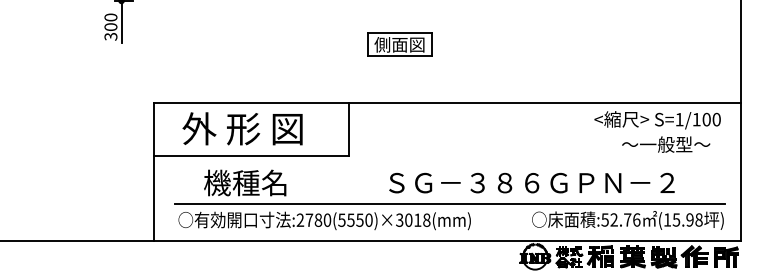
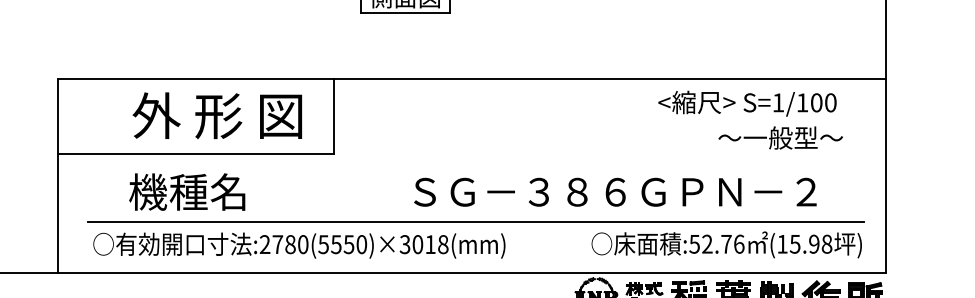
text: (657, 120) -> (747, 104), moved
text: (242, 128) -> (217, 115), moved
text: (531, 182) -> (614, 191), moved

